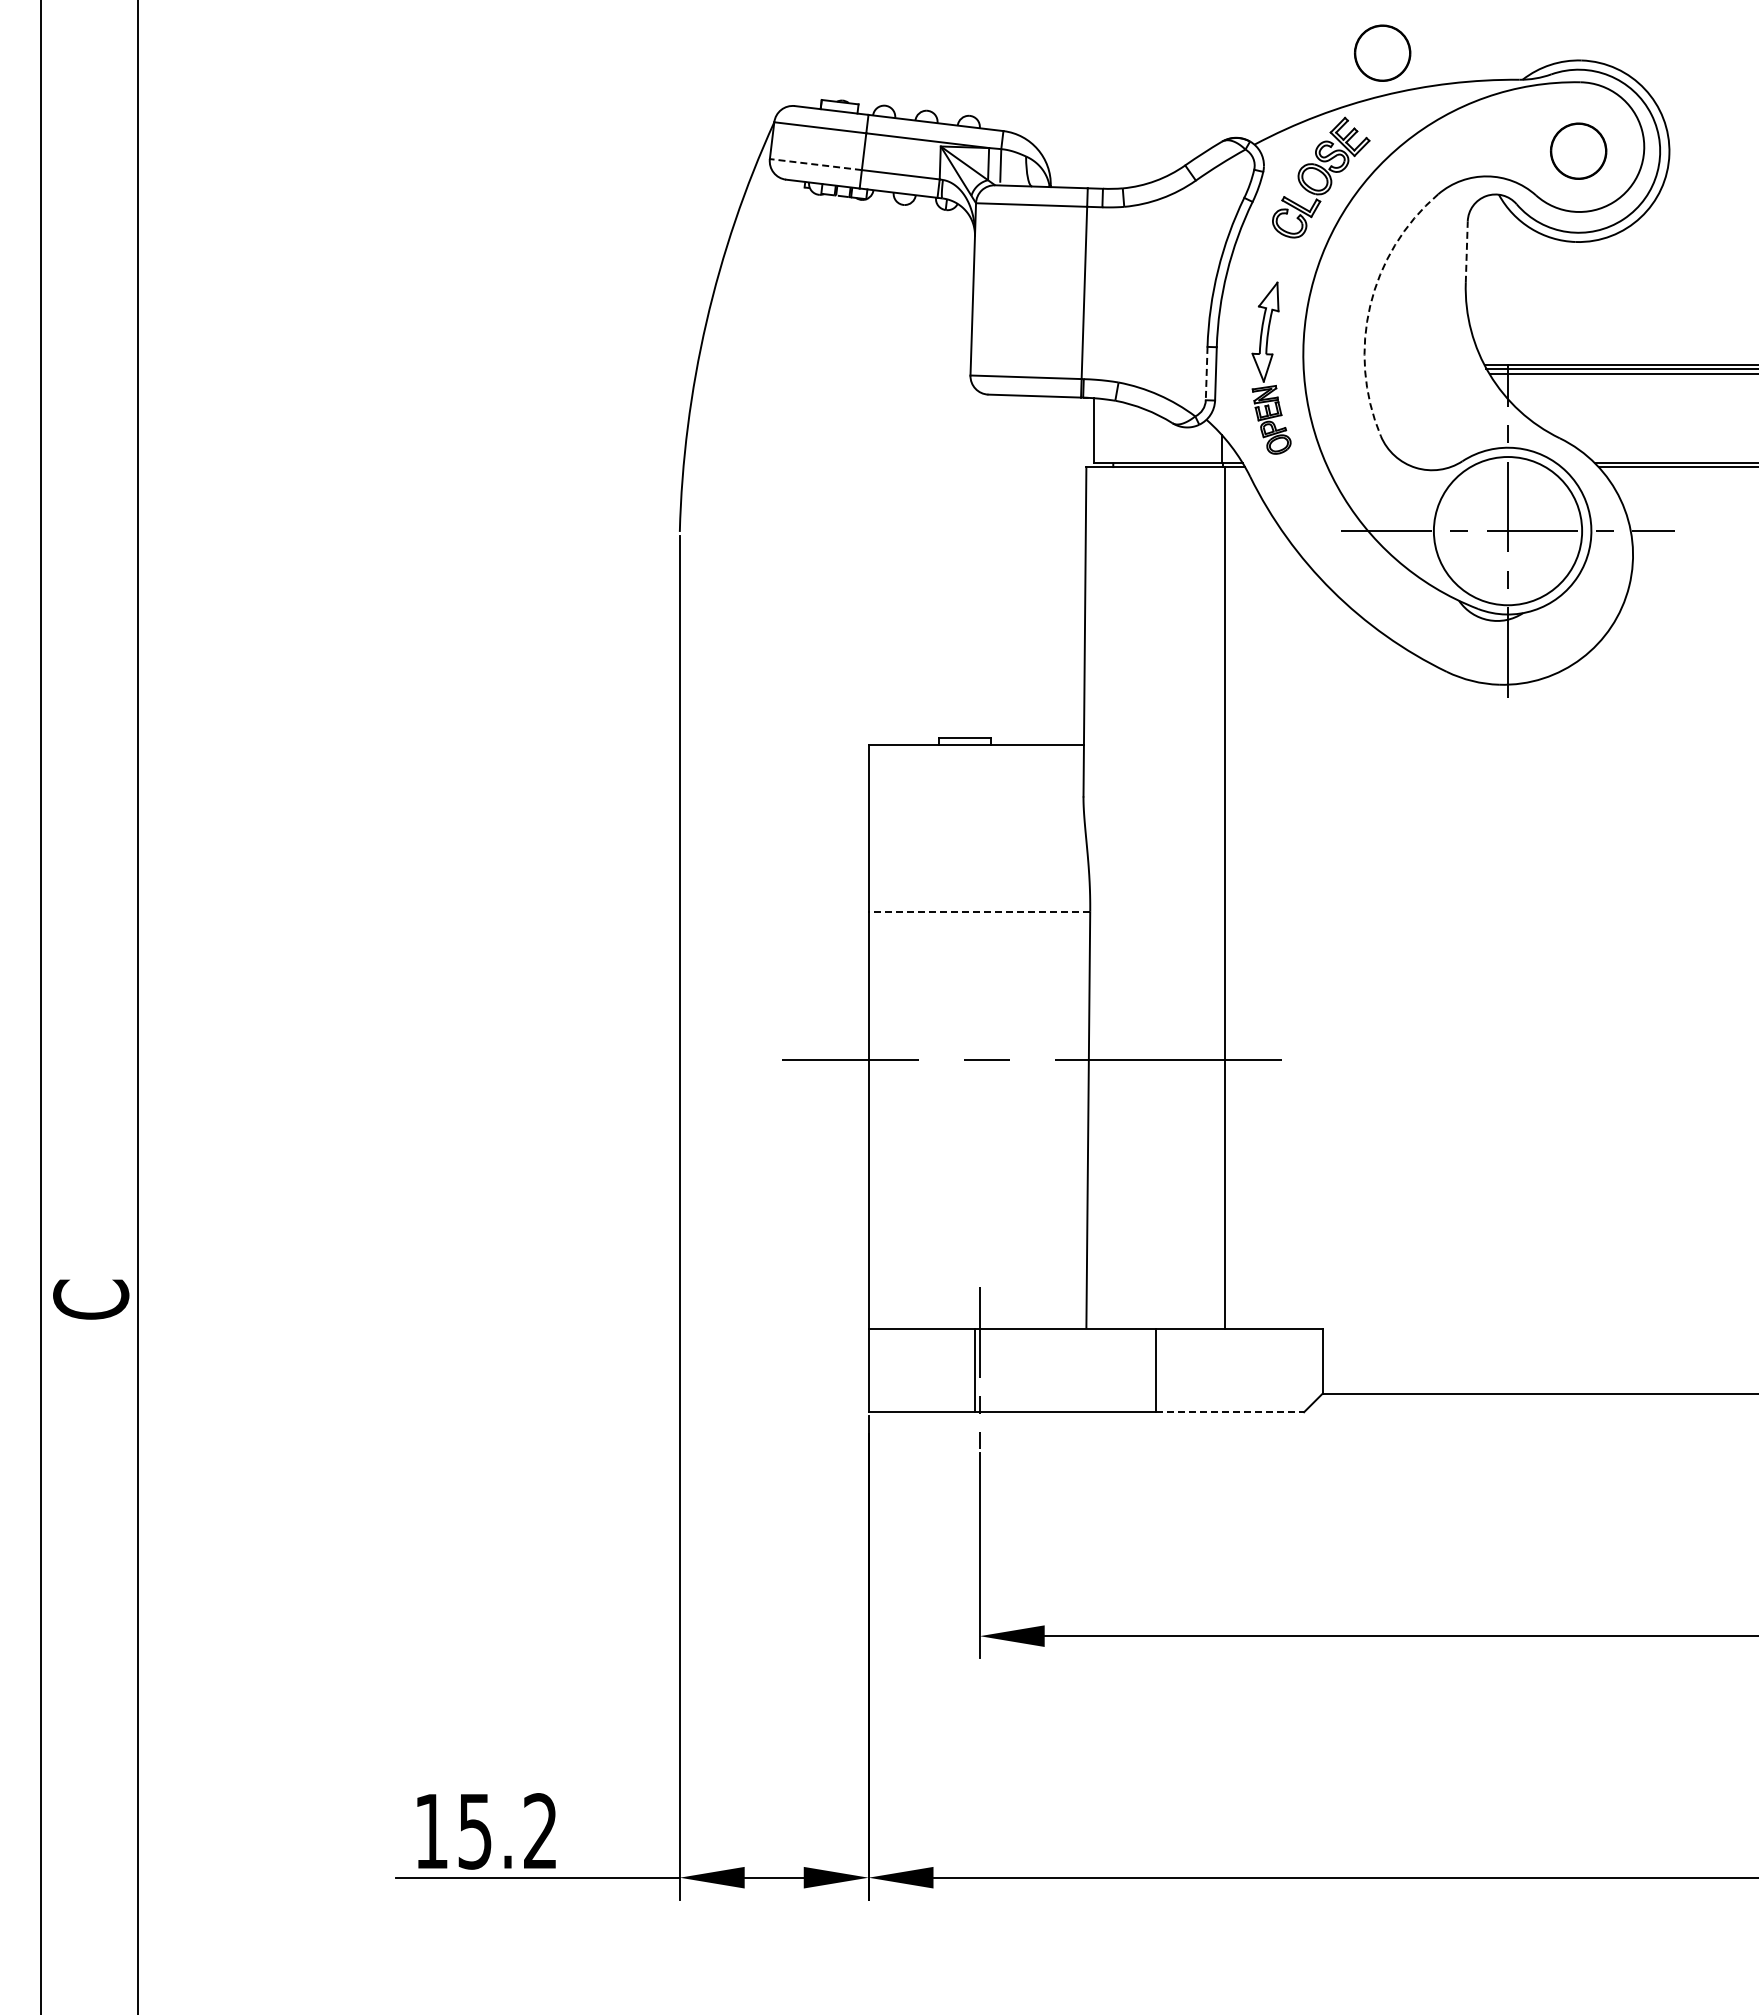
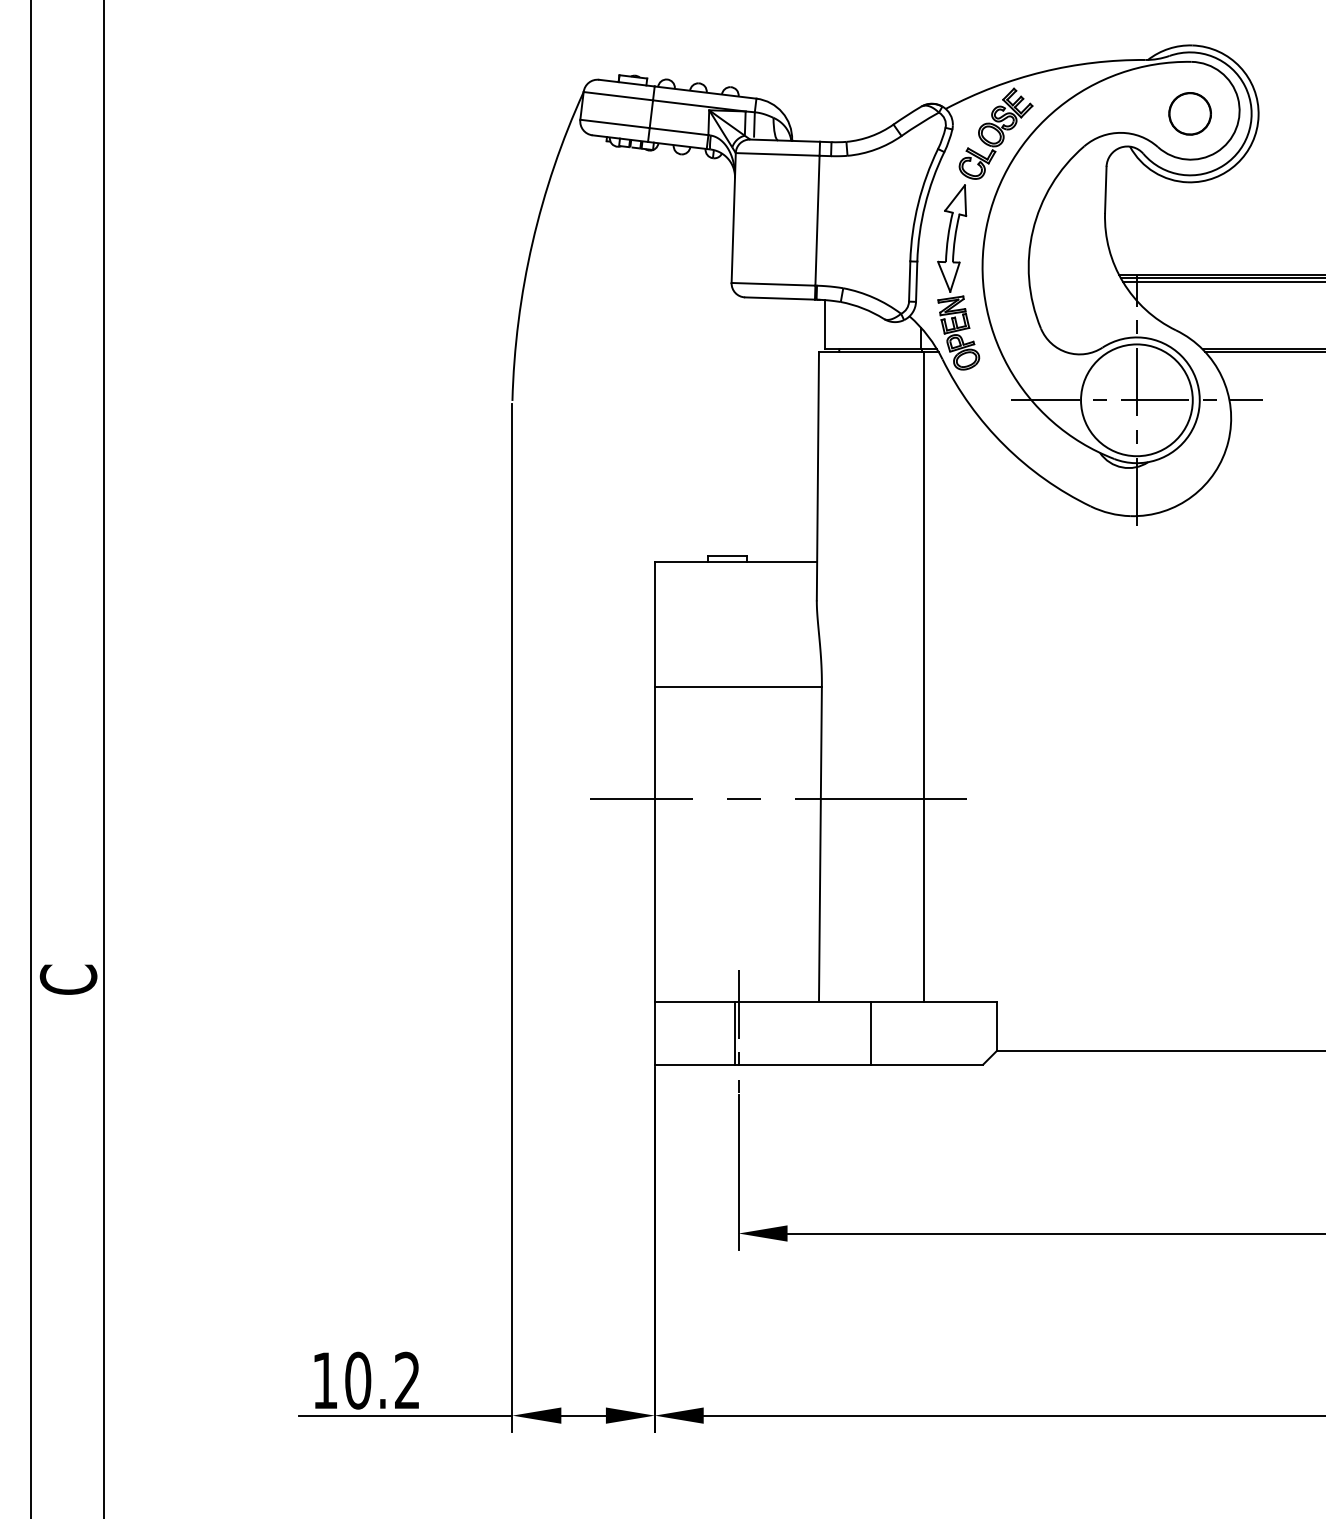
part: (1382, 52) -> (1042, 39), removed
line: (815, 164) -> (614, 123), dashed -> solid
line: (1466, 252) -> (1105, 190), dashed -> solid
arc: (1370, 305) -> (1033, 230), dashed -> solid
part: (1271, 368) -> (958, 277), size x1.43
line: (1206, 373) -> (909, 281), dashed -> solid
line: (979, 911) -> (738, 687), dashed -> solid
line: (1230, 1412) -> (927, 1064), dashed -> solid
text: (475, 1831) -> (358, 1380), 15.2 -> 10.2

